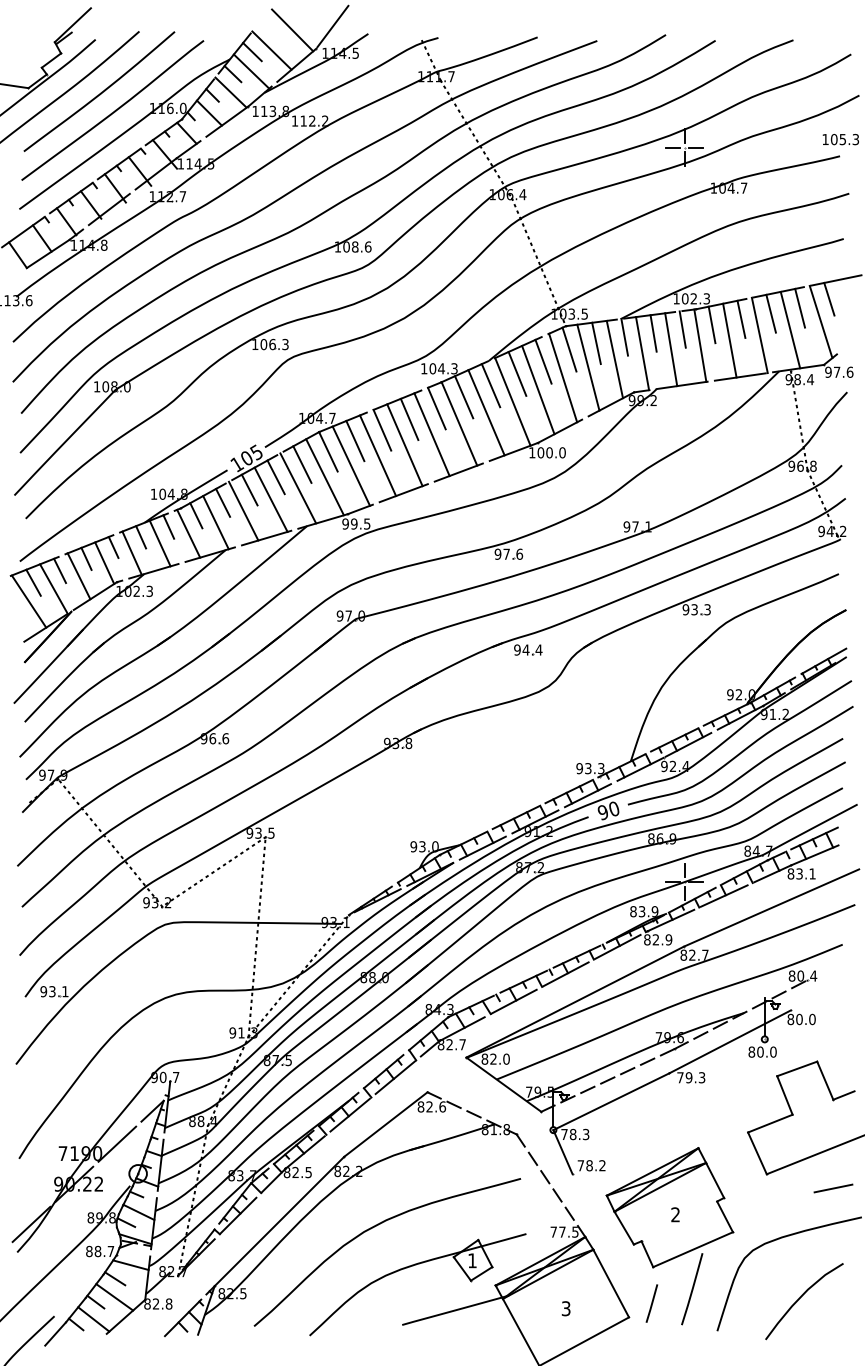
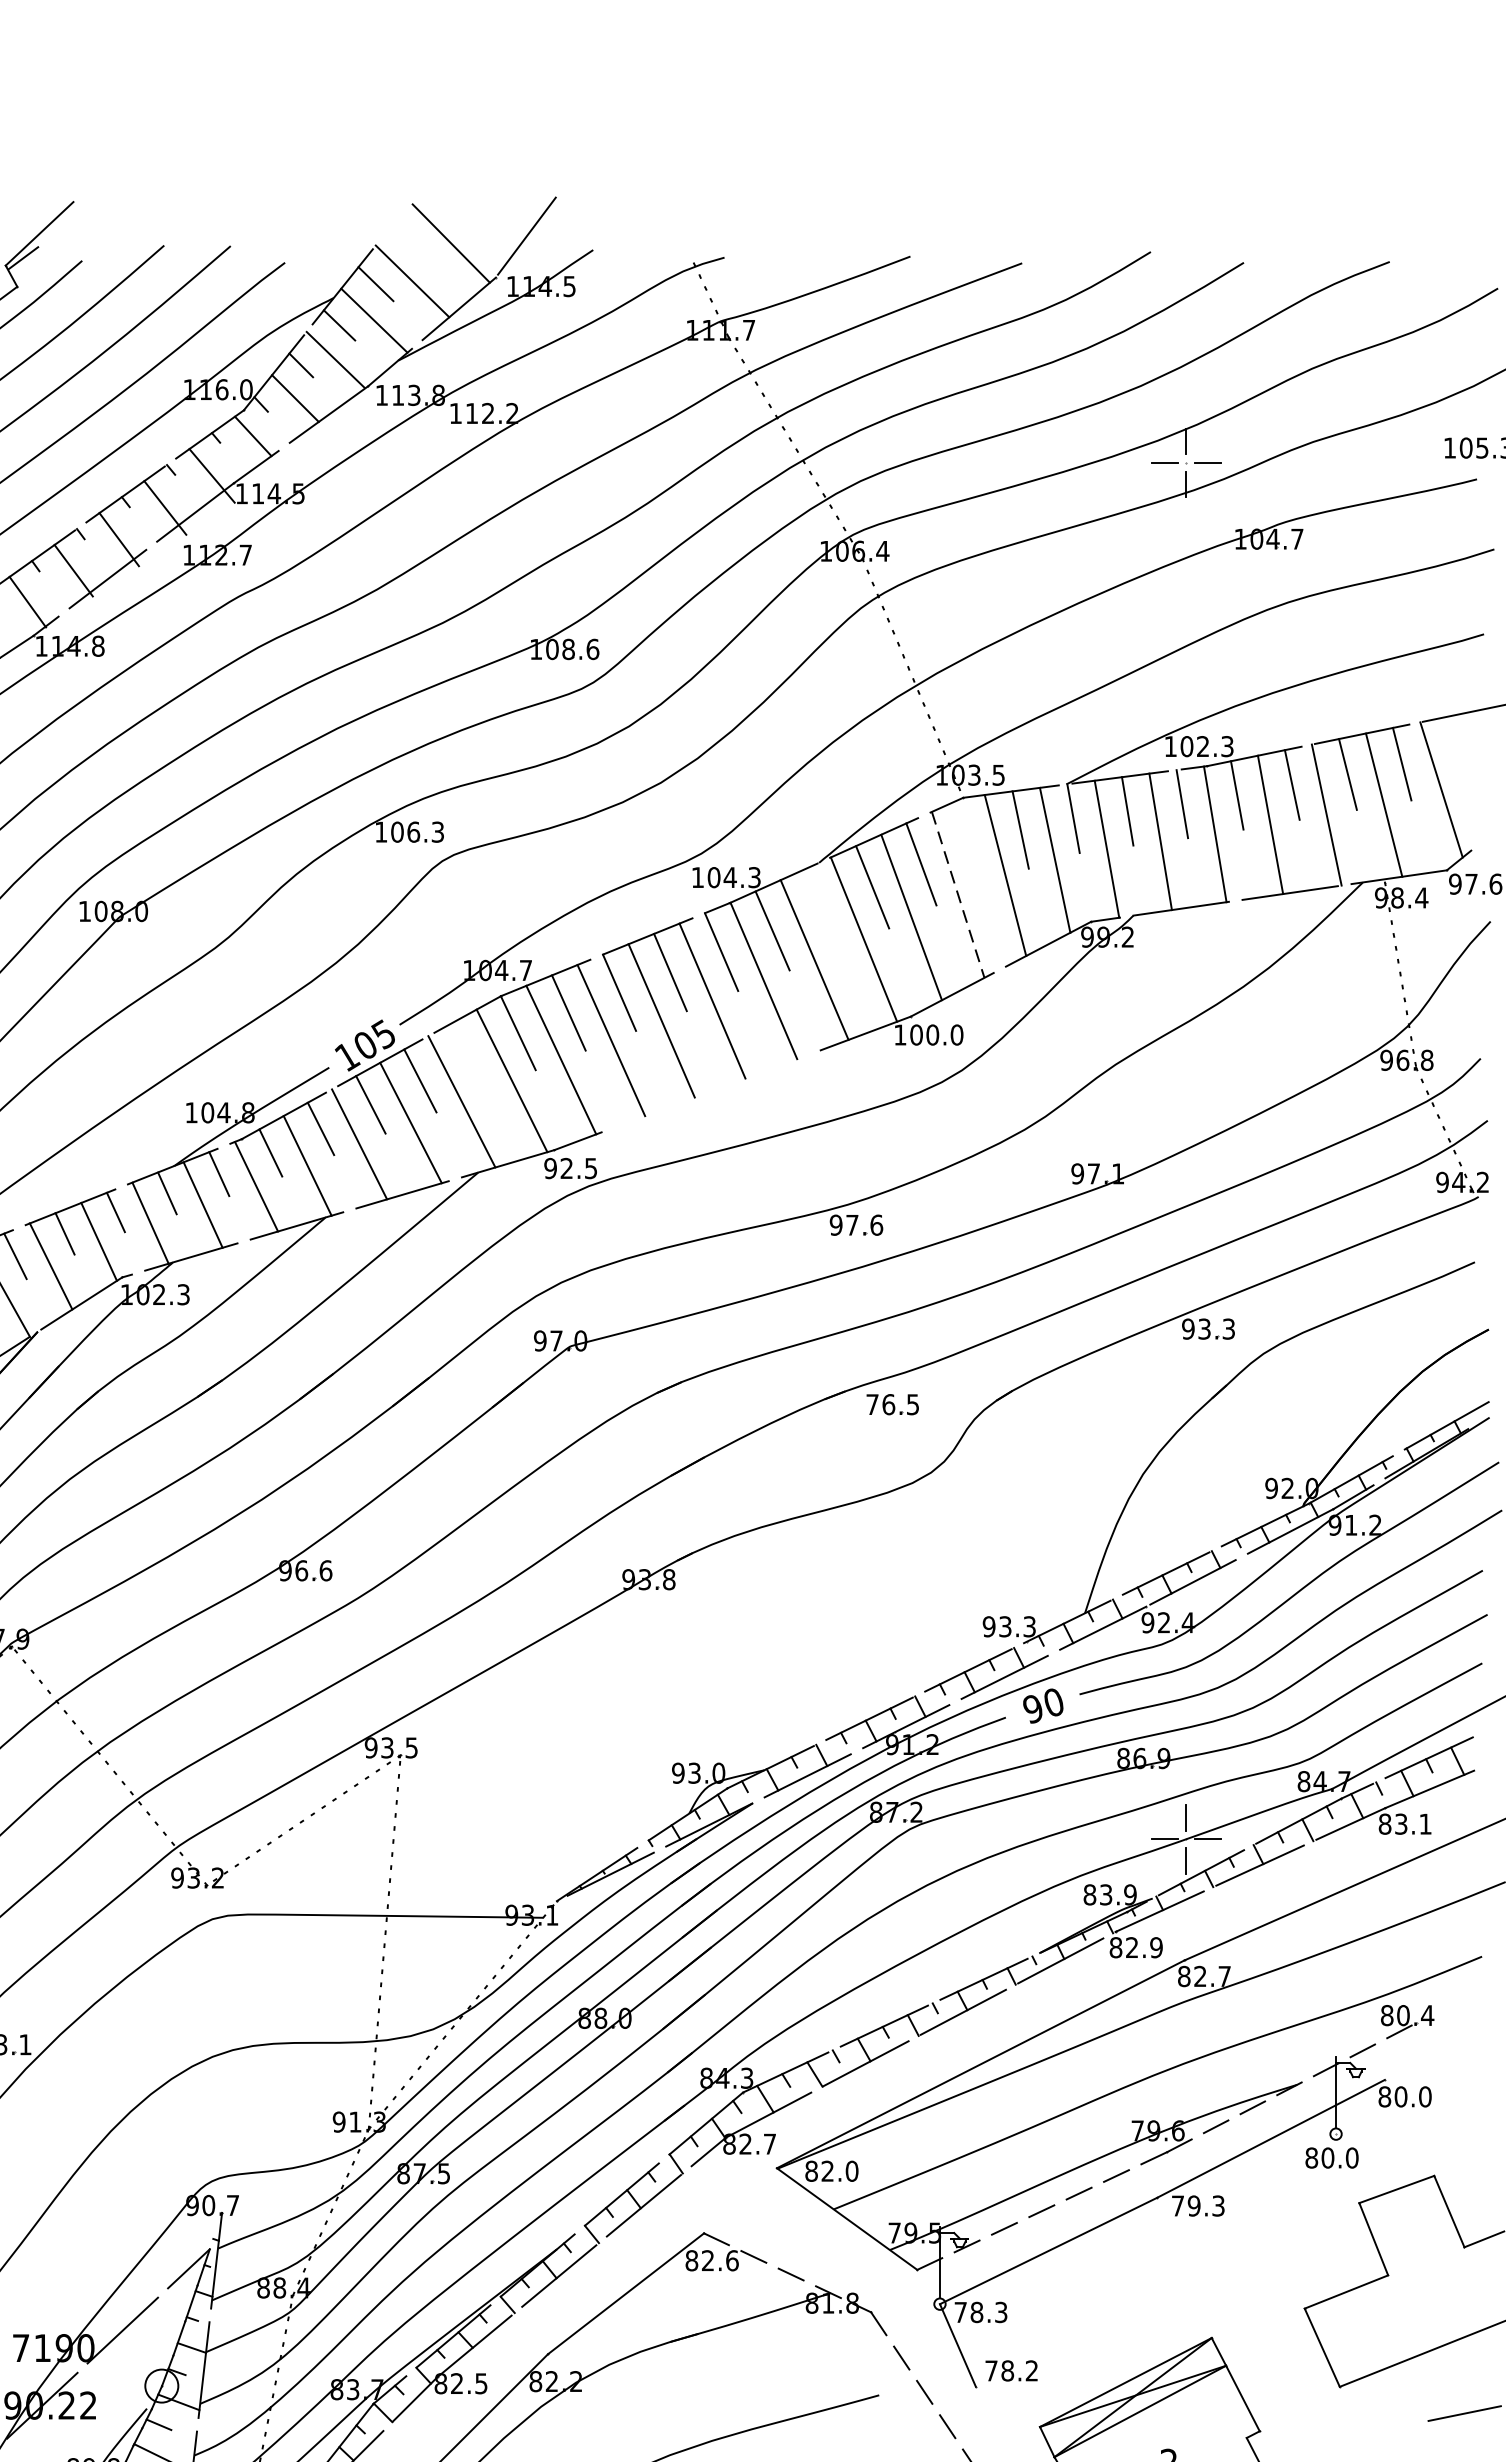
line: (829, 298) -> (1457, 745), removed
line: (569, 349) -> (970, 841), removed
line: (563, 378) -> (958, 895), solid -> dashed
line: (490, 385) -> (822, 908), removed
line: (302, 464) -> (469, 1056), removed
line: (458, 472) -> (762, 1071), removed
line: (403, 493) -> (659, 1111), removed
text: (353, 523) -> (565, 1167), 99.5 -> 92.5
text: (528, 649) -> (893, 1403), 94.4 -> 76.5

